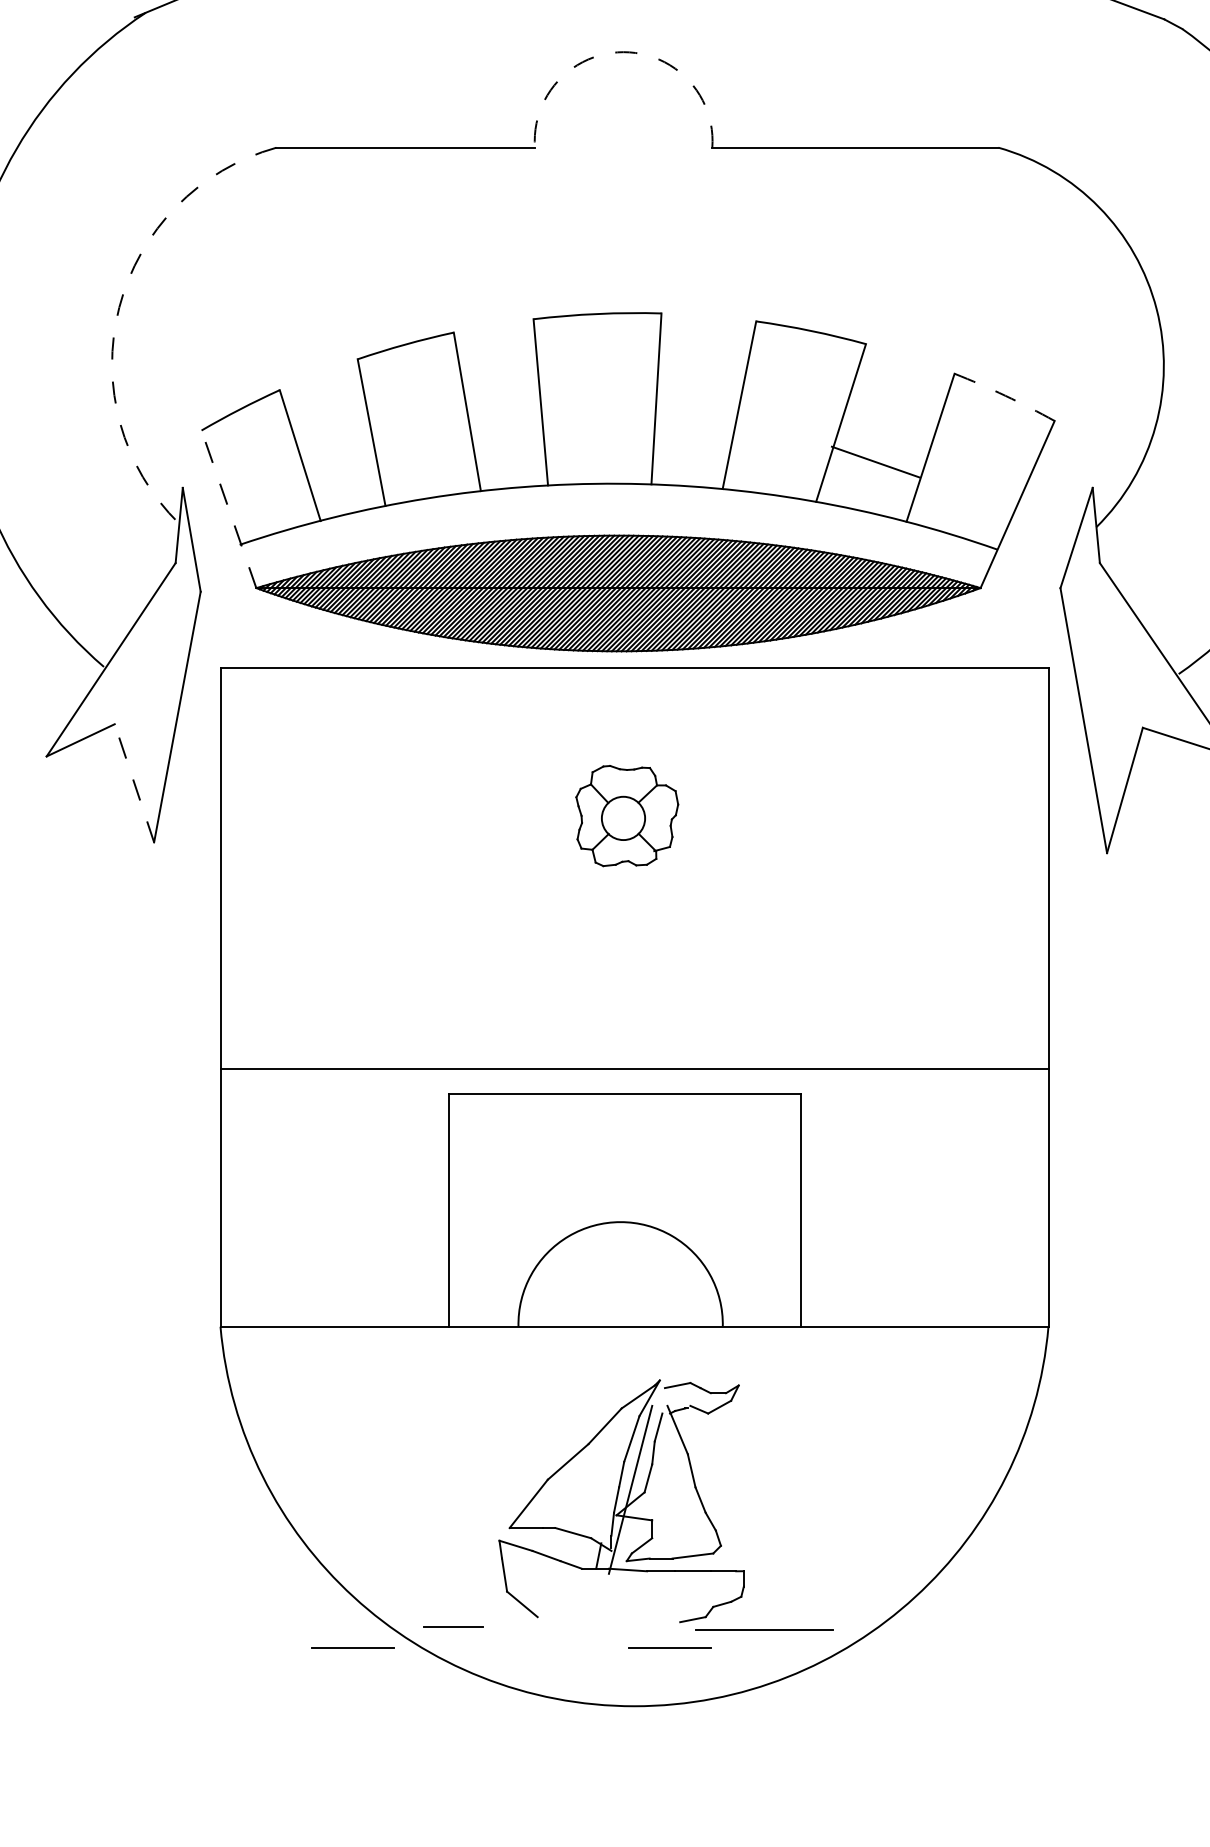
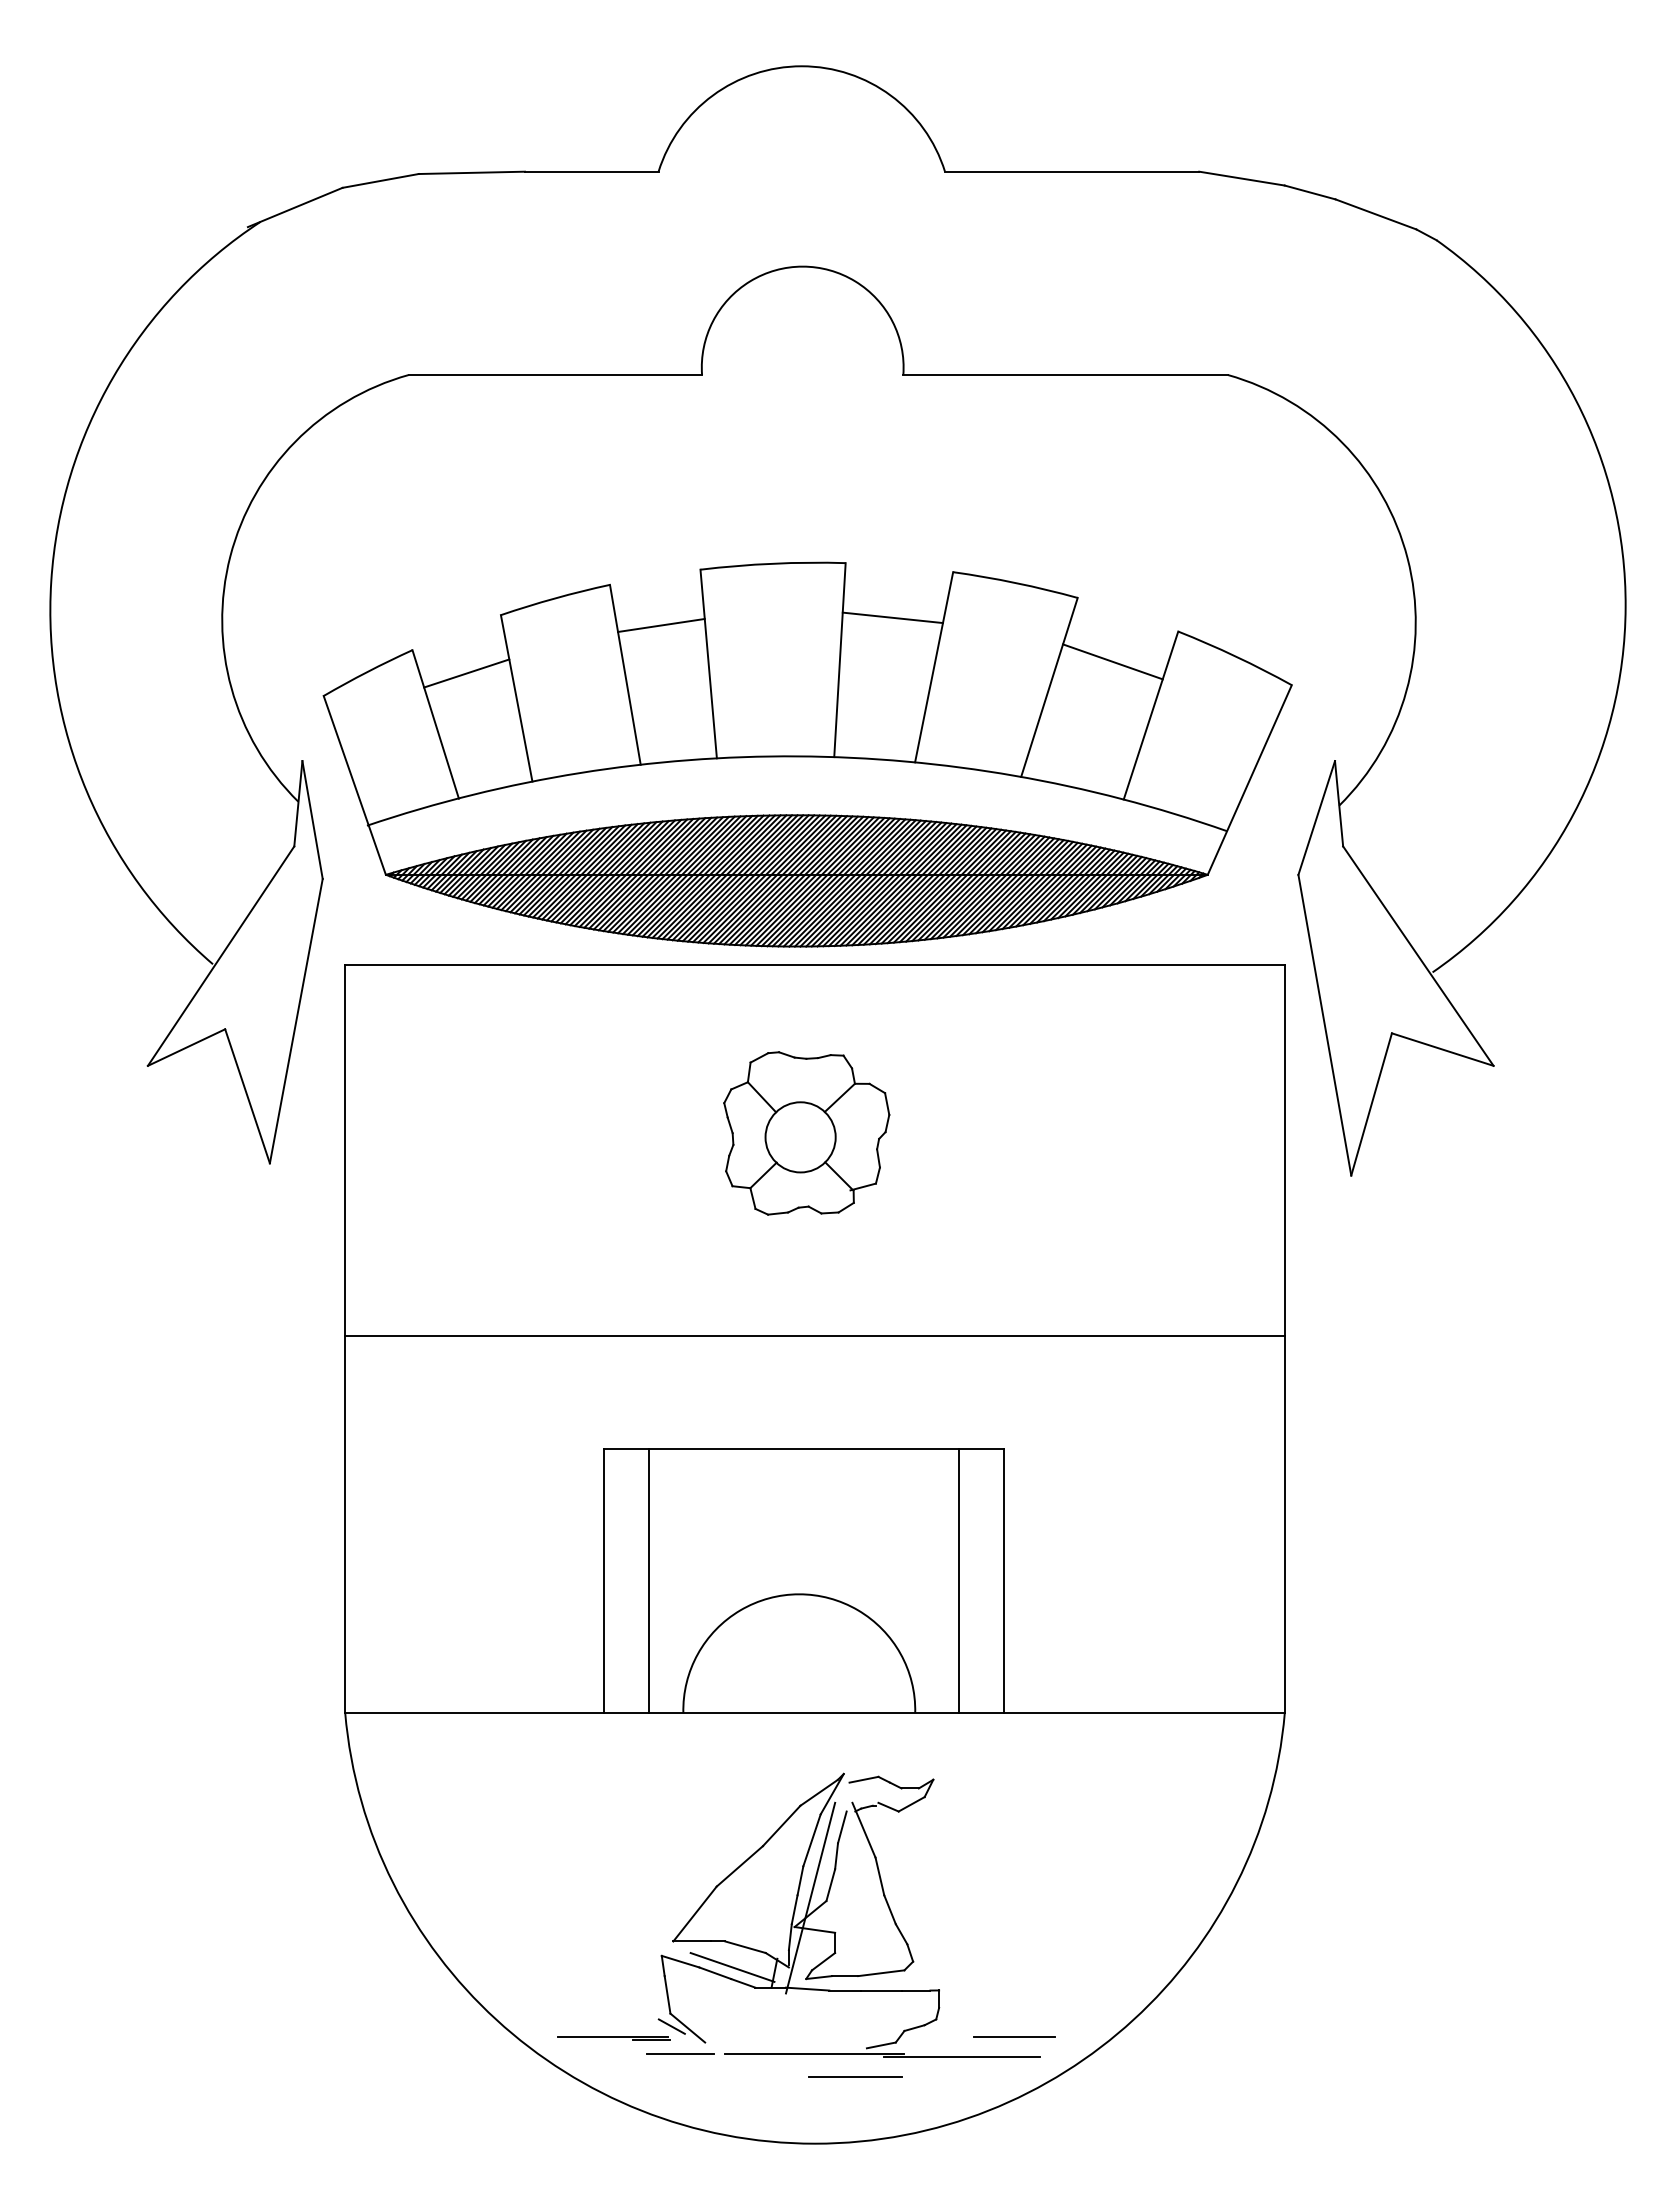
arc: (623, 52) -> (802, 266), dashed -> solid
arc: (119, 307) -> (230, 556), dashed -> solid
line: (702, 361) -> (892, 617), added
line: (499, 367) -> (661, 624), added
arc: (1005, 395) -> (1235, 656), dashed -> solid
line: (327, 410) -> (466, 673), added
line: (875, 461) -> (1112, 661), moved
line: (228, 509) -> (354, 785), dashed -> solid
line: (134, 783) -> (247, 1096), dashed -> solid
part: (626, 816) -> (806, 1133), size x1.43
line: (634, 1068) -> (814, 1336), moved
line: (488, 1209) -> (649, 1580), added
line: (760, 1209) -> (958, 1580), added
line: (561, 1550) -> (732, 1967), added
line: (508, 1602) -> (671, 2026), added
line: (810, 1611) -> (1014, 2036), added
part: (456, 1613) -> (613, 2038), added
line: (453, 1626) -> (680, 2053), moved
line: (634, 1627) -> (814, 2054), added
line: (352, 1647) -> (495, 2076), removed

